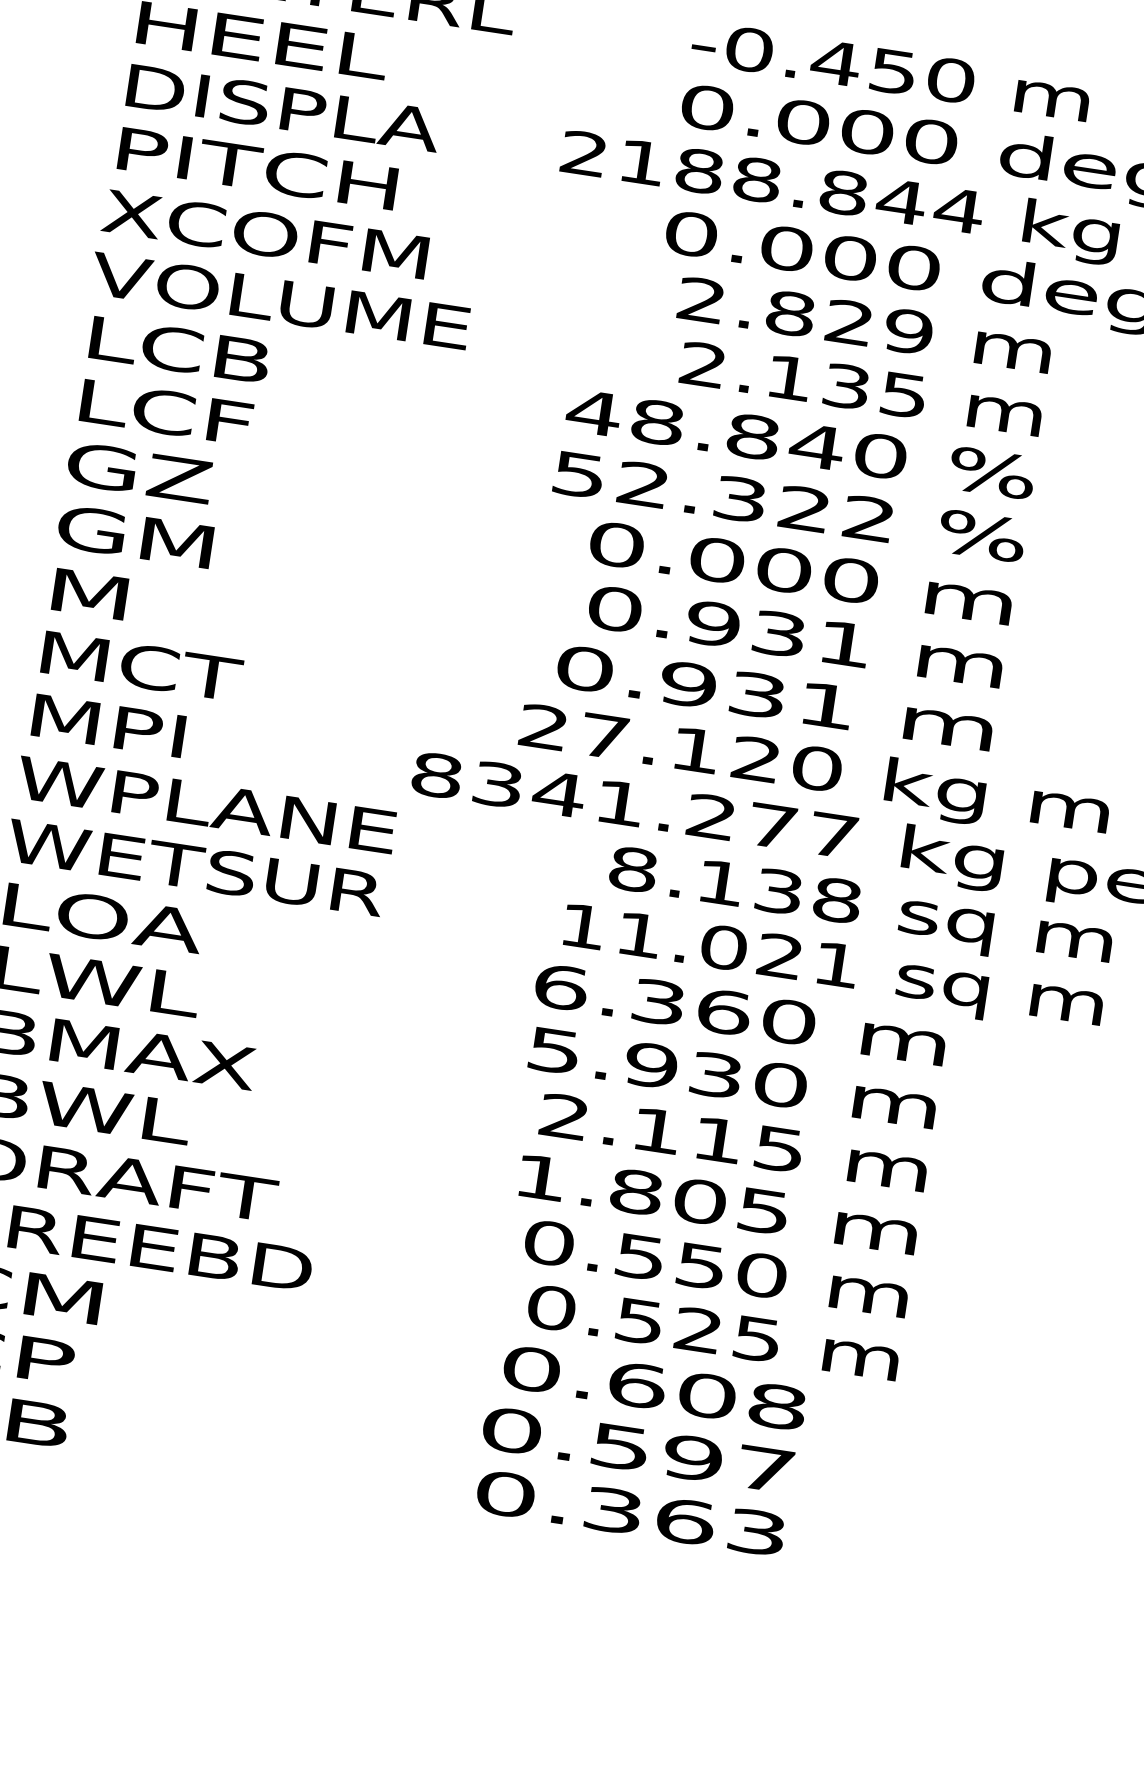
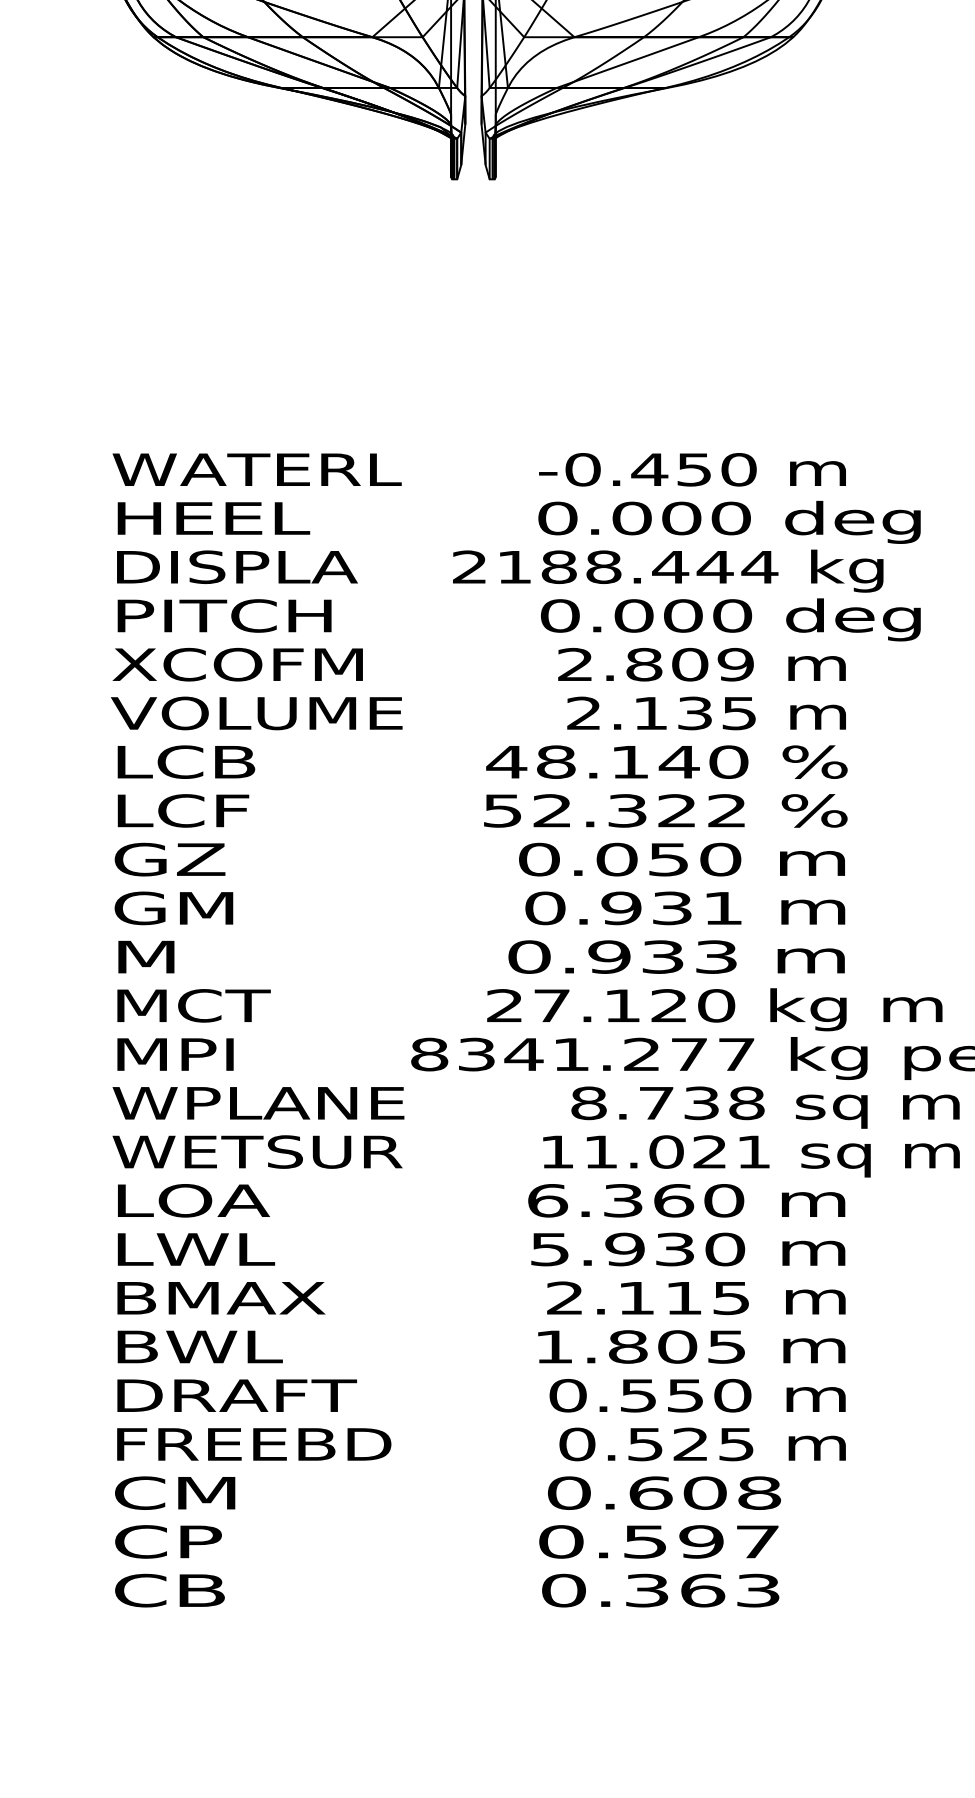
text: (843, 193) -> (670, 567), 2188.844 -> 2188.444
text: (850, 322) -> (690, 664), 2.829 -> 2.809
text: (753, 436) -> (630, 761), 48.840 -> 48.140
text: (783, 570) -> (668, 859), 0.000 -> 0.050
text: (826, 704) -> (716, 956), 0.931 -> 0.933
text: (720, 883) -> (656, 1103), 8.138 -> 8.738

